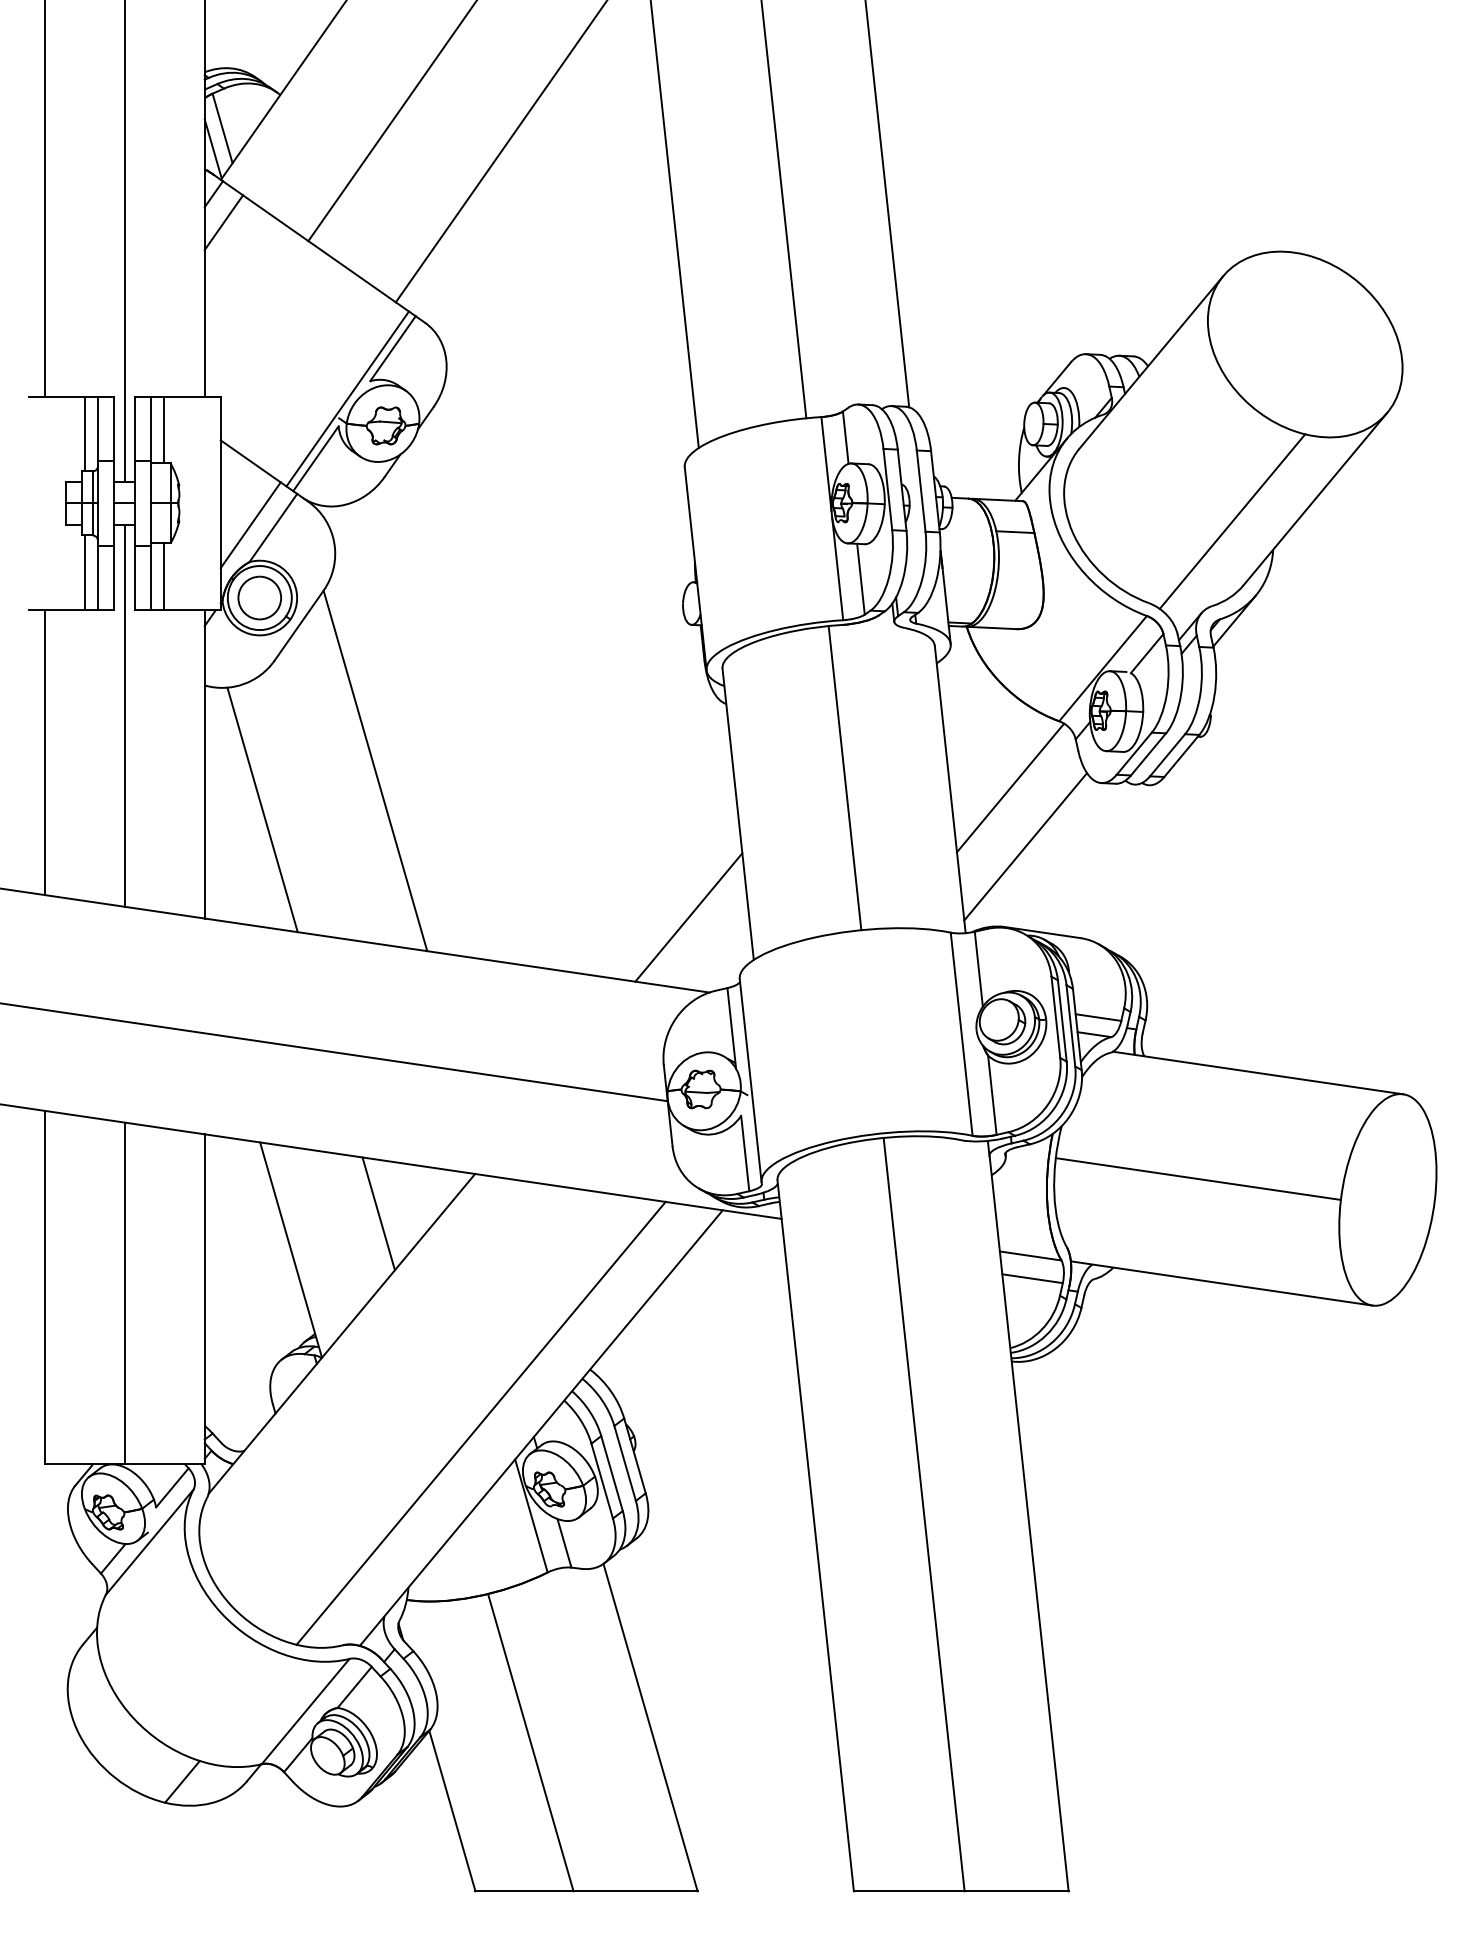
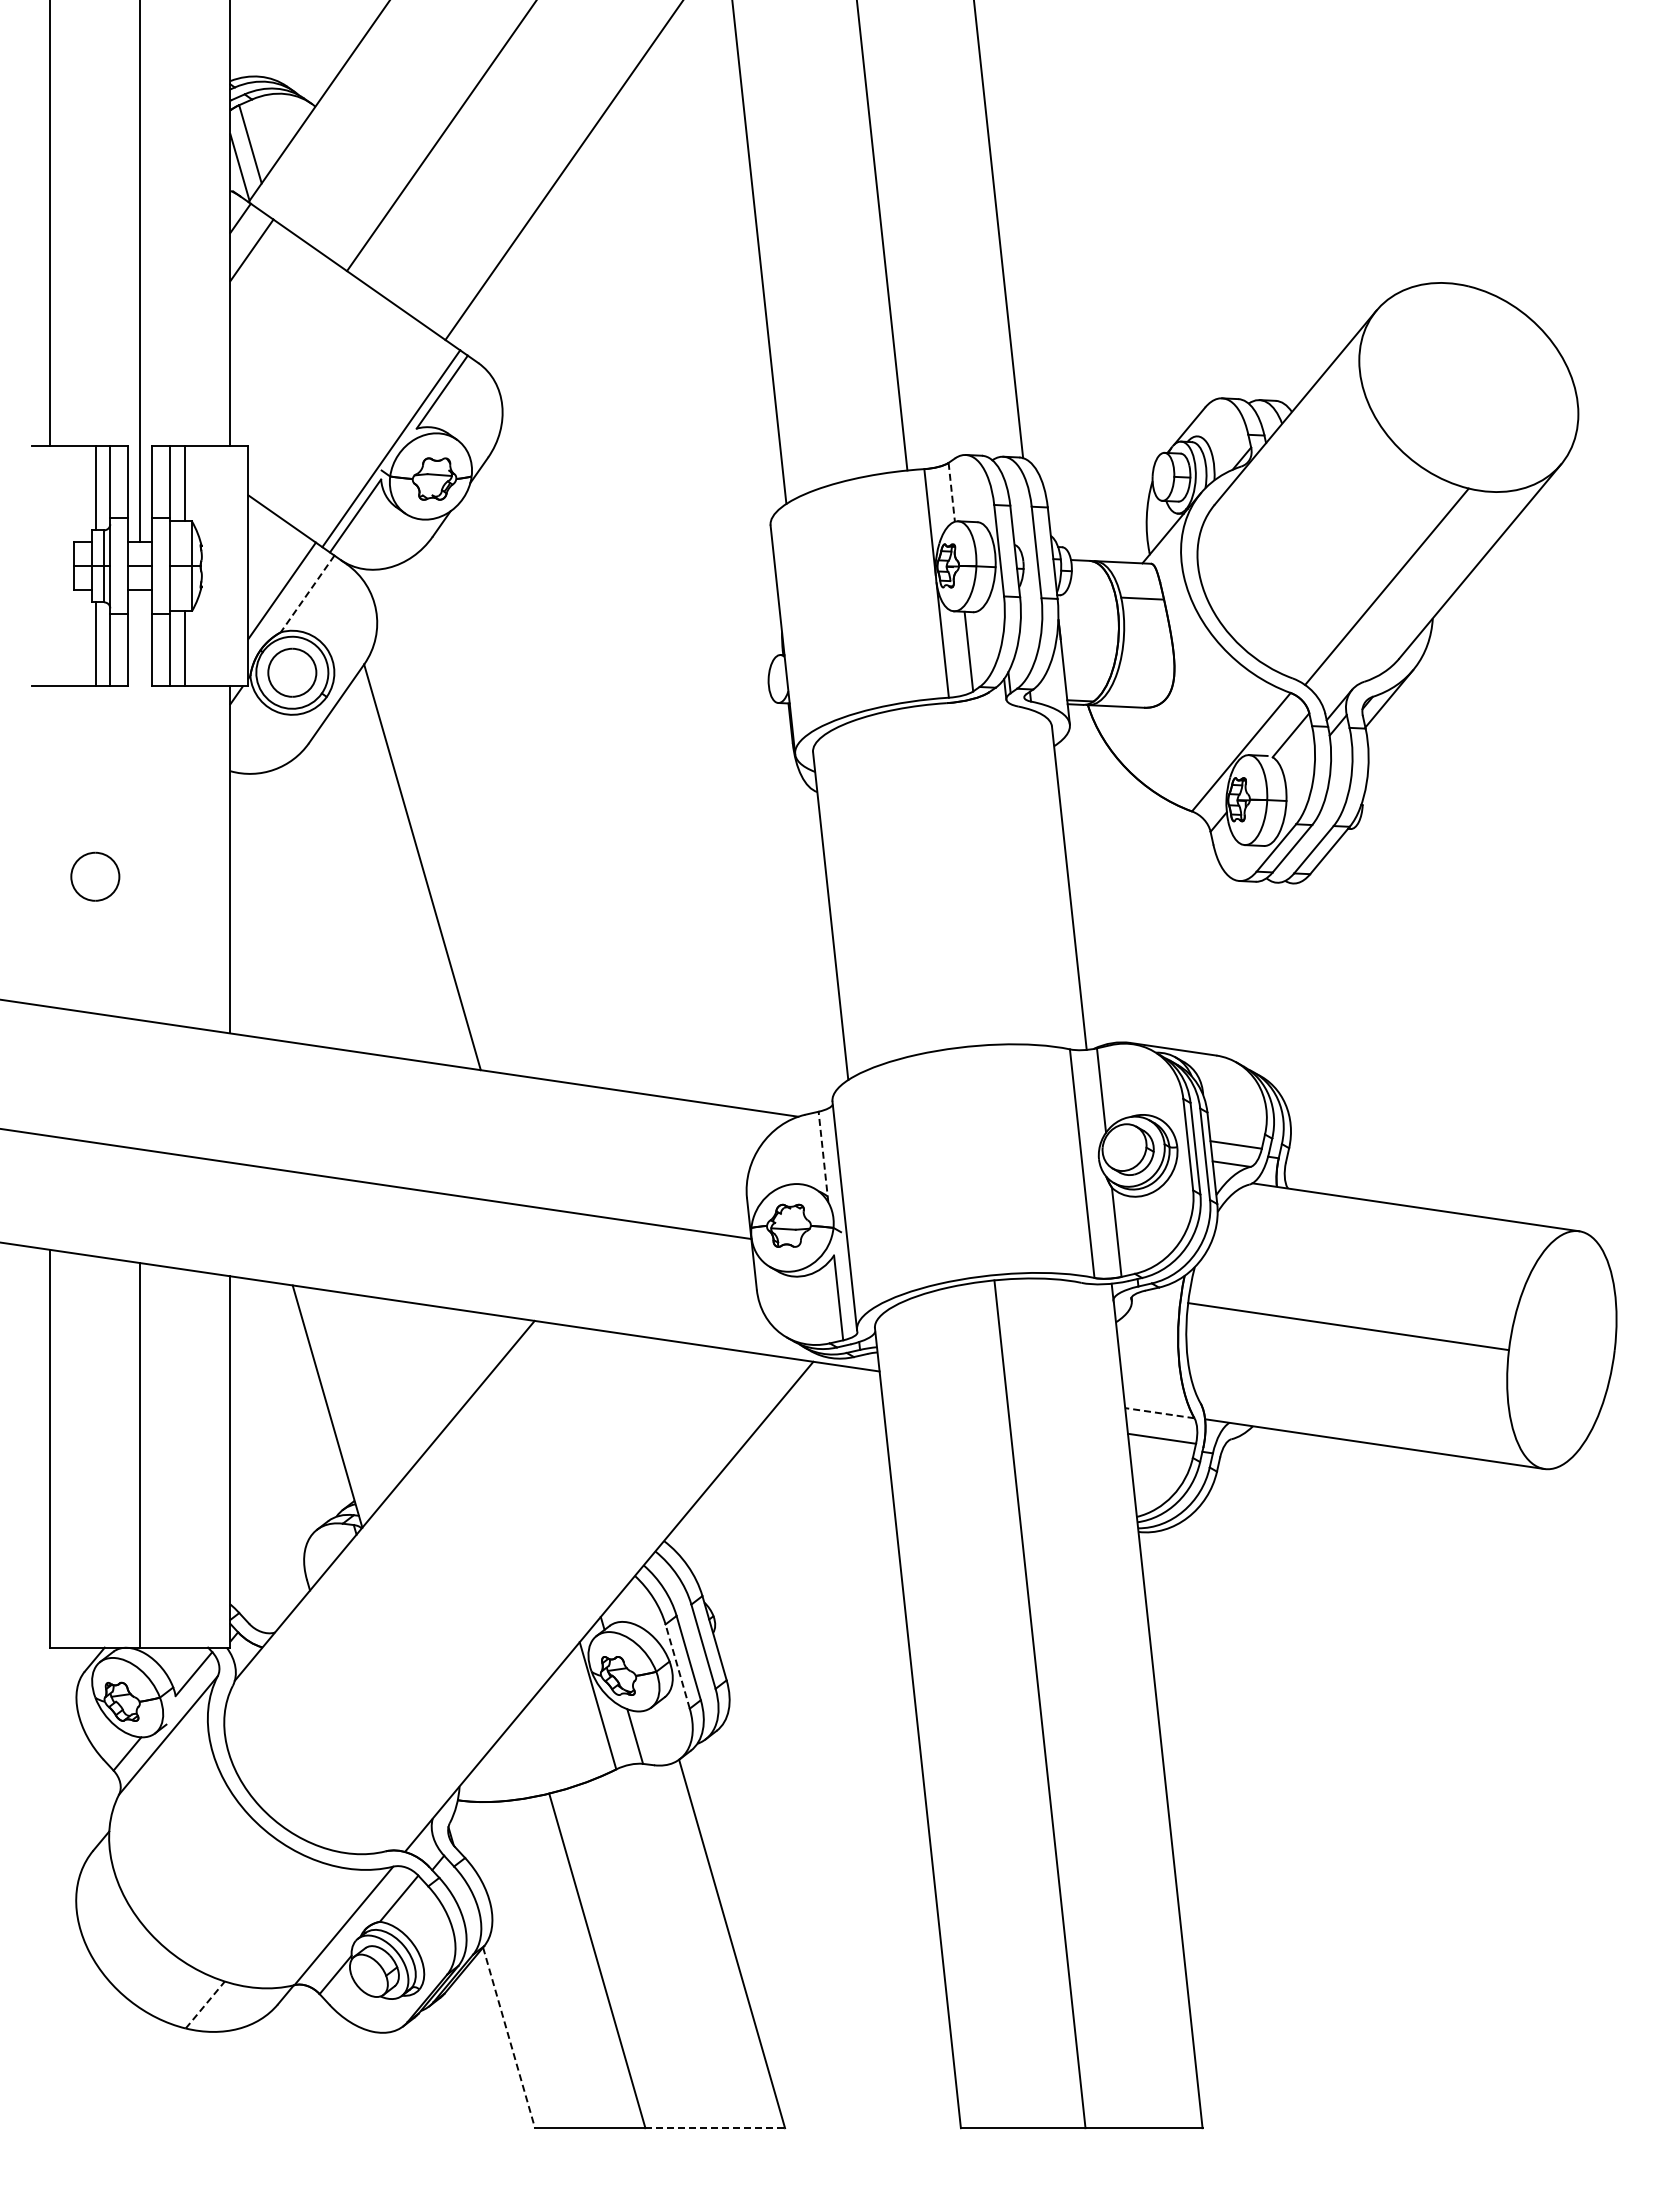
line: (845, 437) -> (951, 492), solid -> dashed
line: (273, 528) -> (307, 594), solid -> dashed
line: (124, 715) -> (140, 805), removed
line: (44, 752) -> (50, 846), removed
line: (844, 778) -> (950, 875), removed
part: (84, 779) -> (95, 876), added
line: (1009, 787) -> (1136, 886), removed
line: (262, 809) -> (295, 910), removed
line: (1025, 846) -> (1154, 952), removed
line: (689, 917) -> (775, 1032), removed
line: (731, 1028) -> (823, 1157), solid -> dashed
line: (378, 1213) -> (425, 1365), removed
line: (1030, 1256) -> (1159, 1413), solid -> dashed
line: (481, 1423) -> (541, 1601), removed
line: (602, 1481) -> (677, 1666), solid -> dashed
line: (182, 1782) -> (205, 2005), solid -> dashed
line: (452, 1811) -> (509, 2038), solid -> dashed
line: (635, 1891) -> (715, 2128), solid -> dashed

